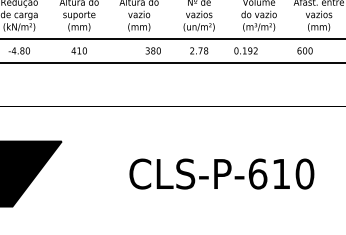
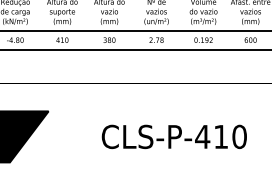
text: (152, 50) -> (108, 39), moved
text: (245, 50) -> (203, 39), moved
text: (304, 50) -> (250, 39), moved
text: (257, 173) -> (202, 136), CLS-P-610 -> CLS-P-410

